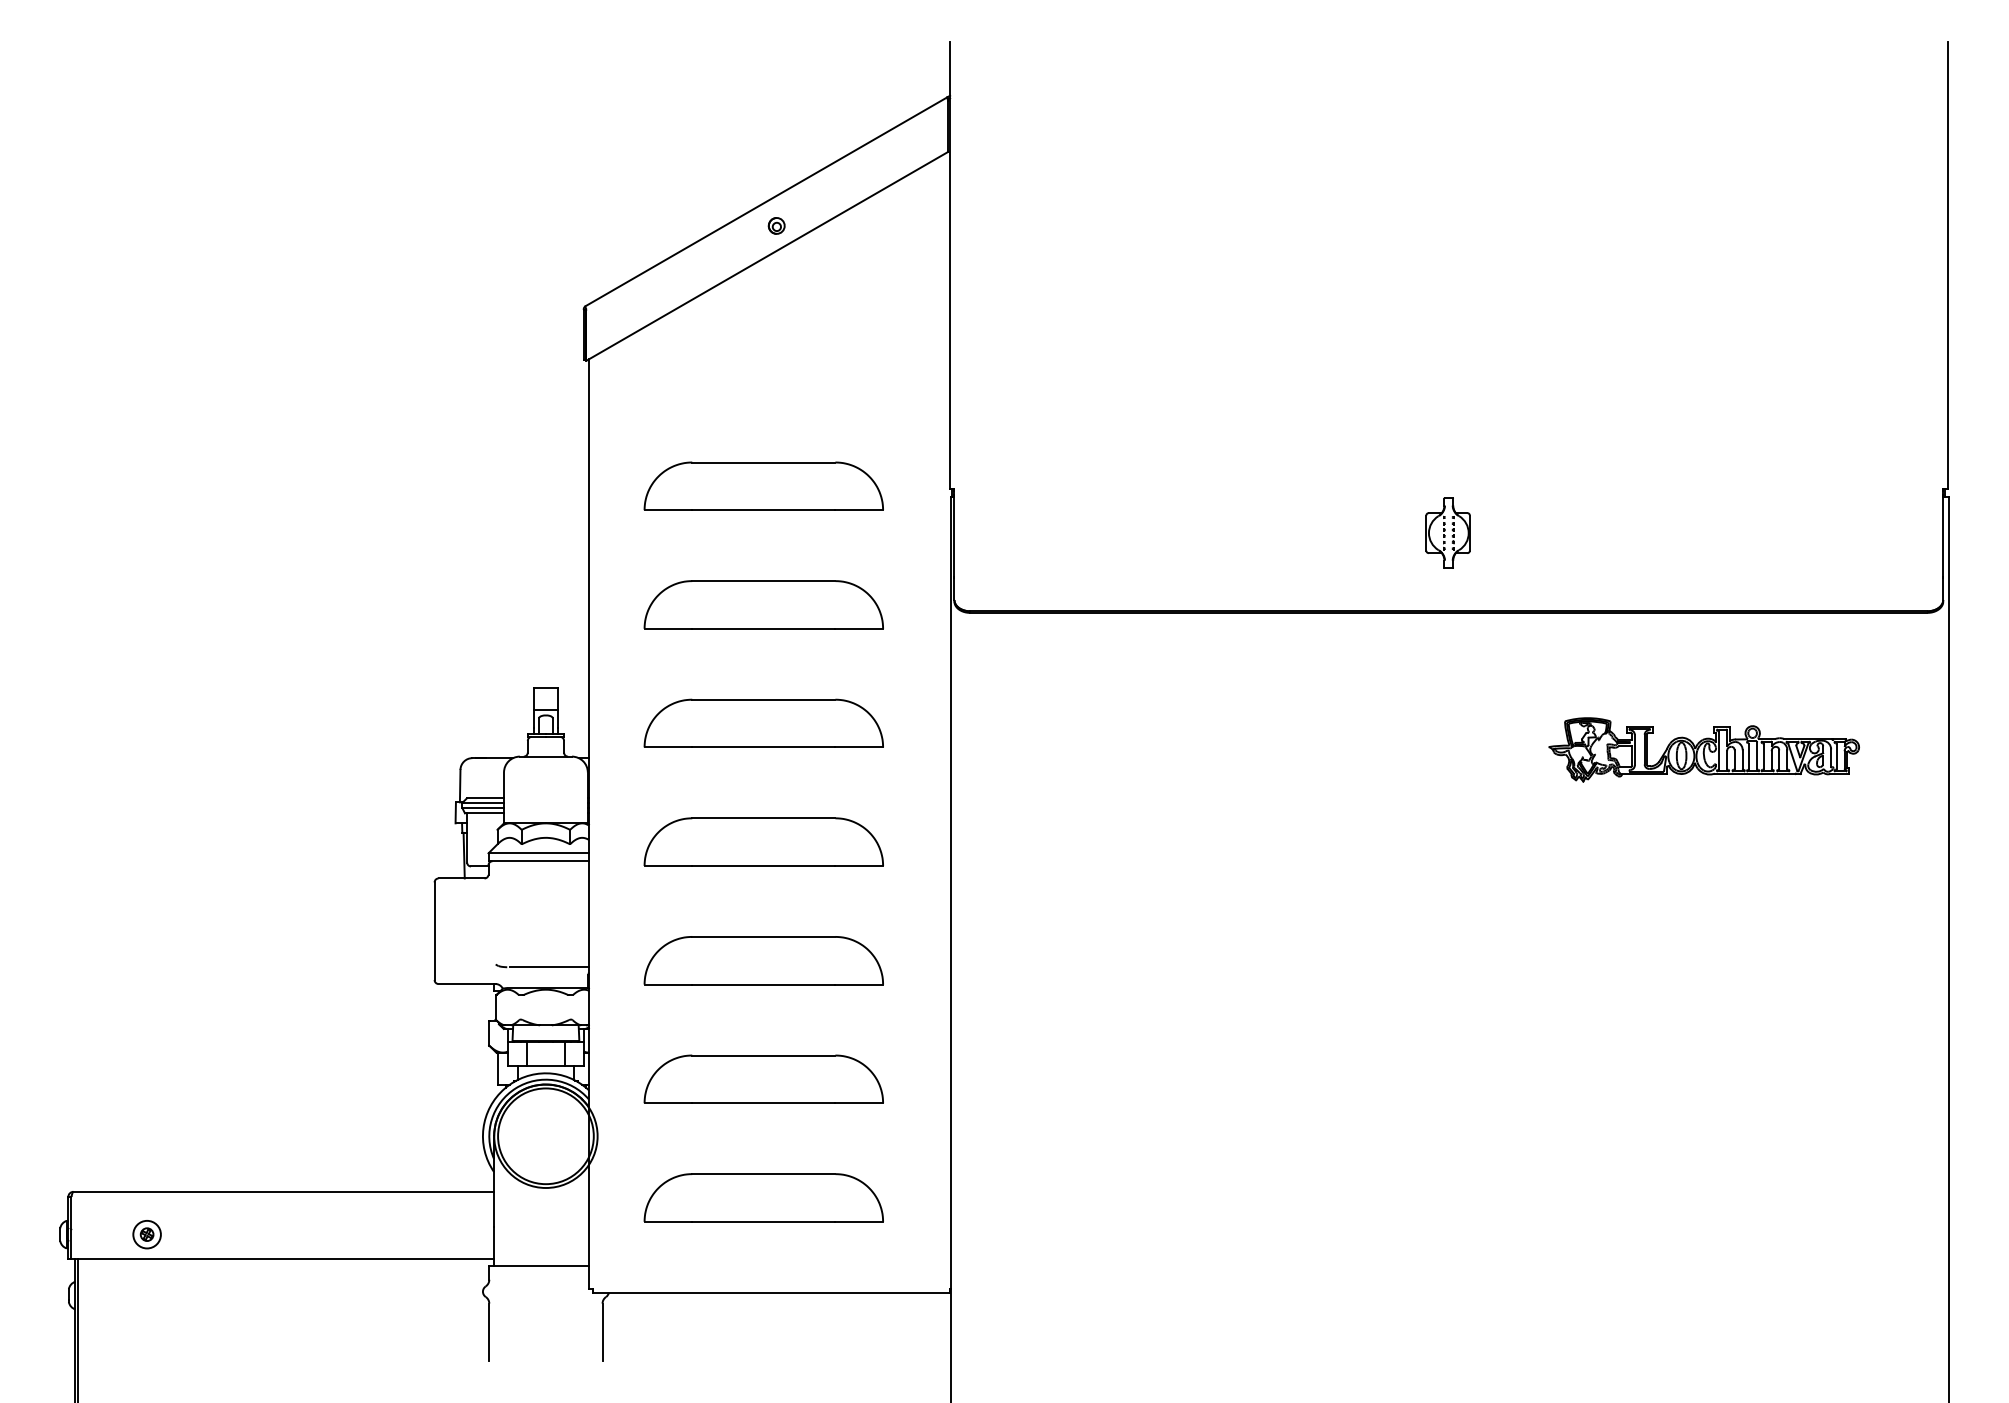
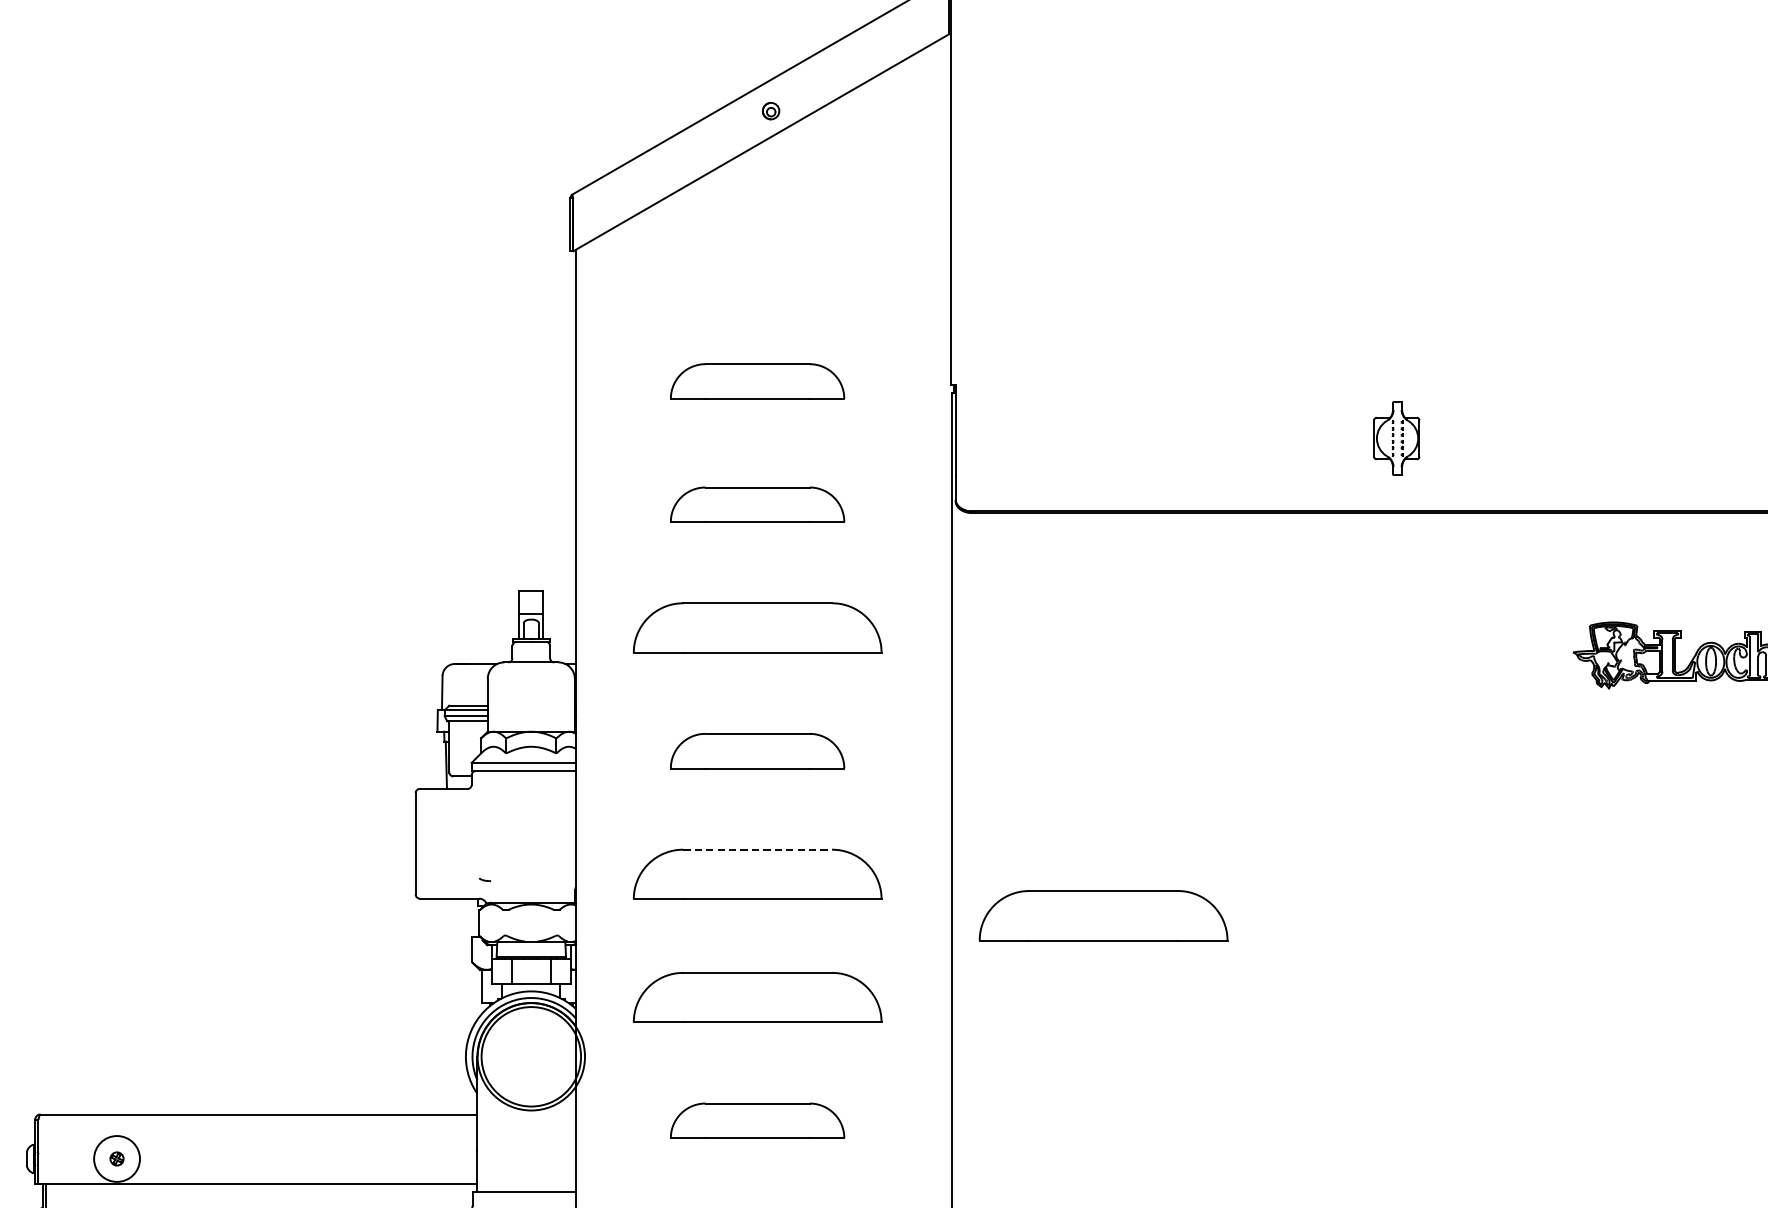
part: (763, 485) -> (757, 380), size x0.7
part: (1447, 532) -> (1396, 437), moved
part: (763, 604) -> (757, 504), size x0.7
part: (763, 841) -> (757, 750), size x0.7
line: (763, 936) -> (757, 849), solid -> dashed
line: (548, 967) -> (533, 881), removed
part: (1096, 999) -> (1103, 914), added
part: (763, 1197) -> (757, 1120), size x0.7
circle: (146, 1234) -> (116, 1158), size x1.6

